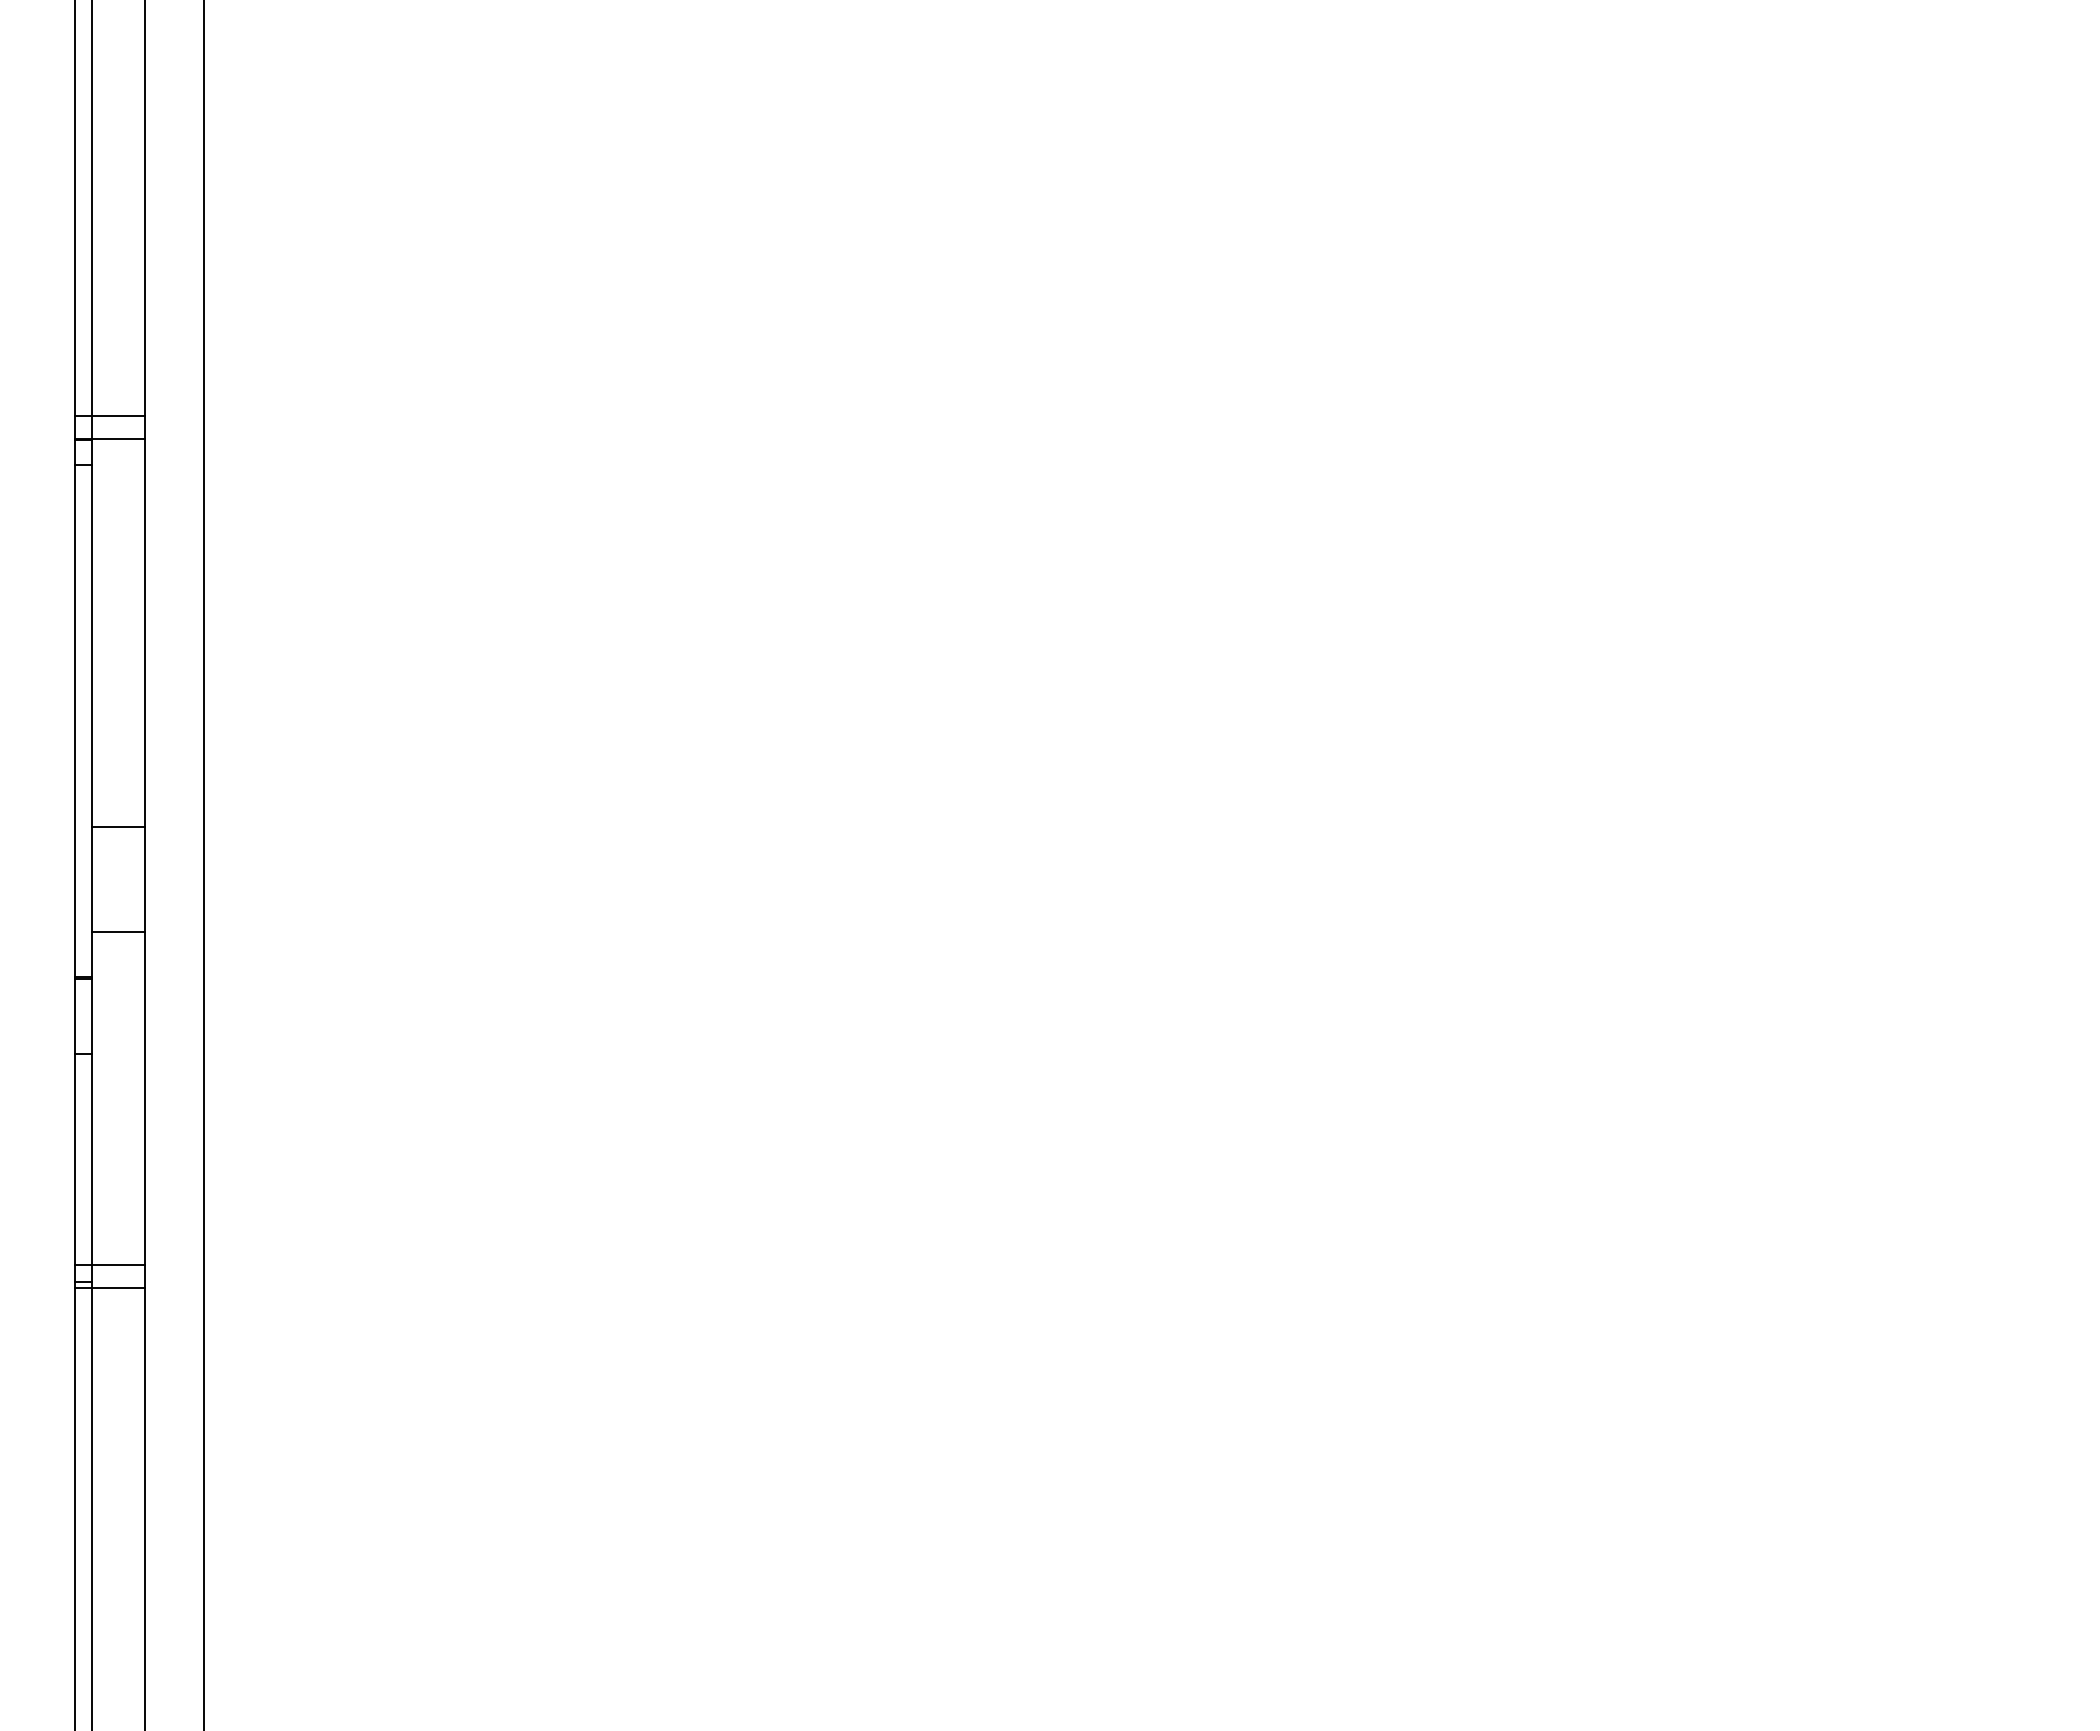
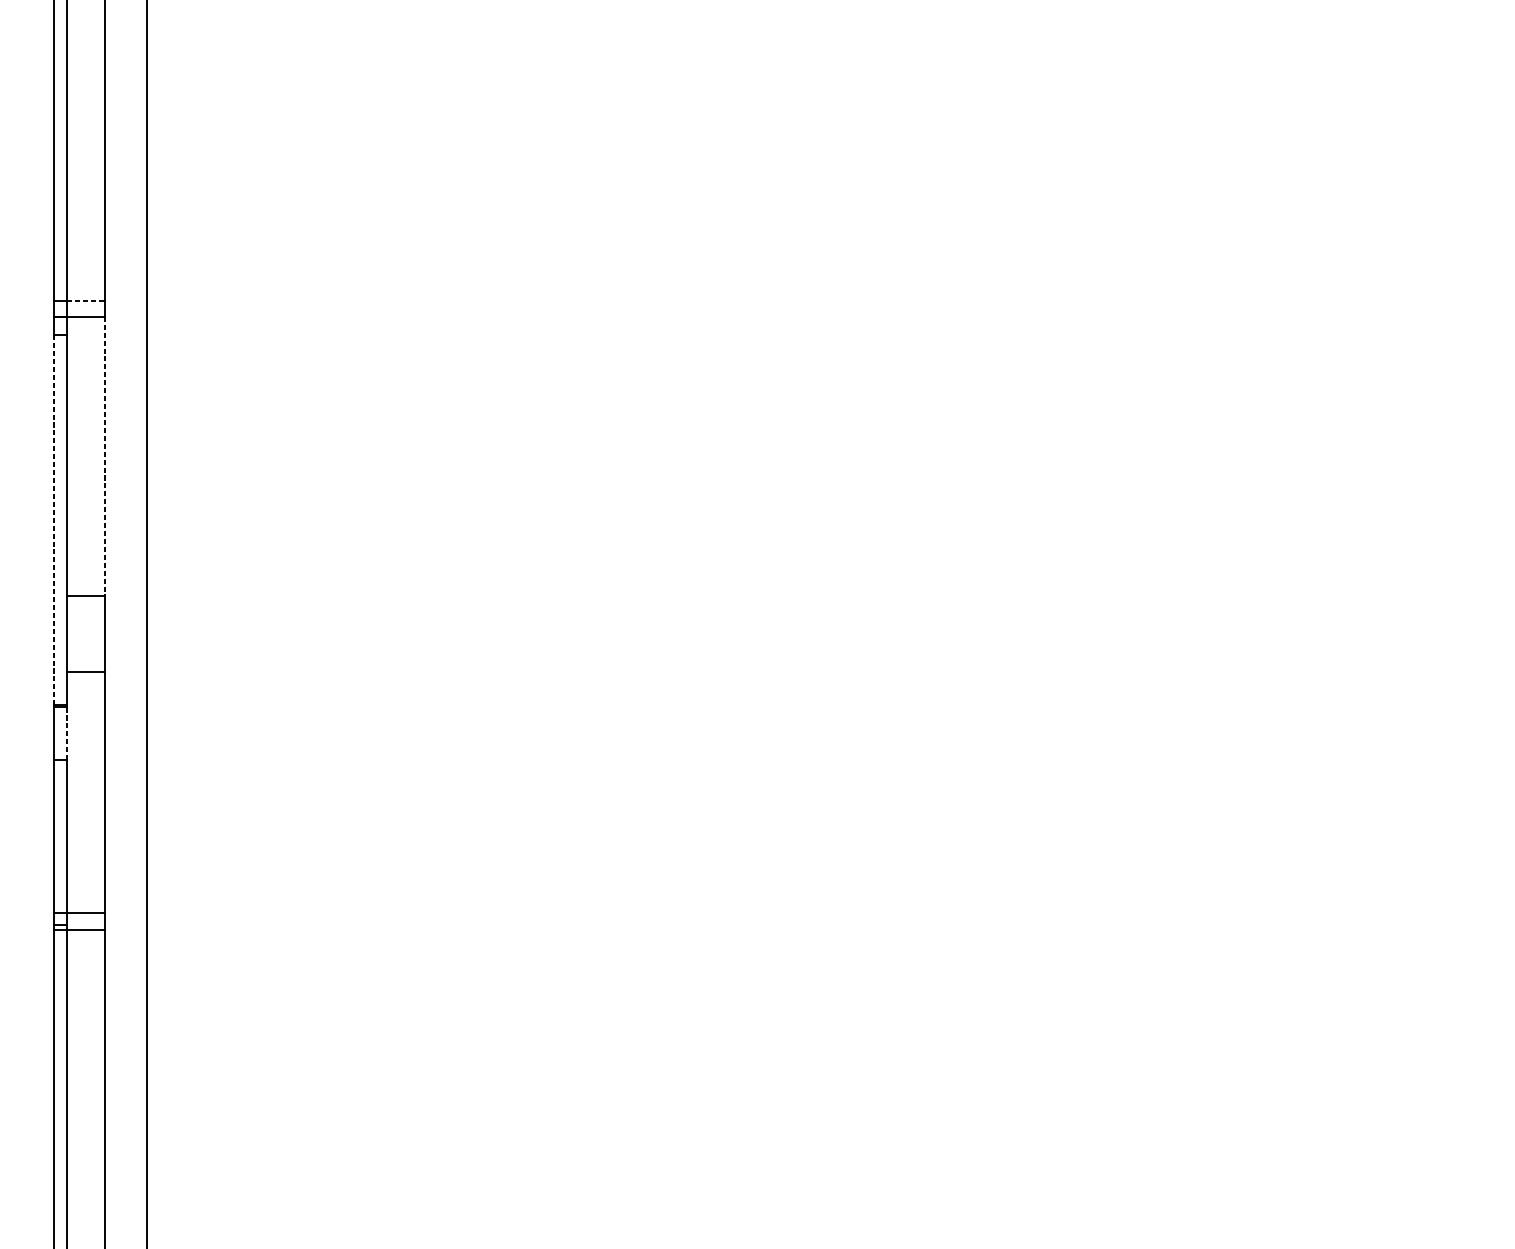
line: (119, 416) -> (86, 300), solid -> dashed
line: (145, 632) -> (105, 456), solid -> dashed
line: (74, 720) -> (53, 519), solid -> dashed
line: (92, 1016) -> (66, 733), solid -> dashed

